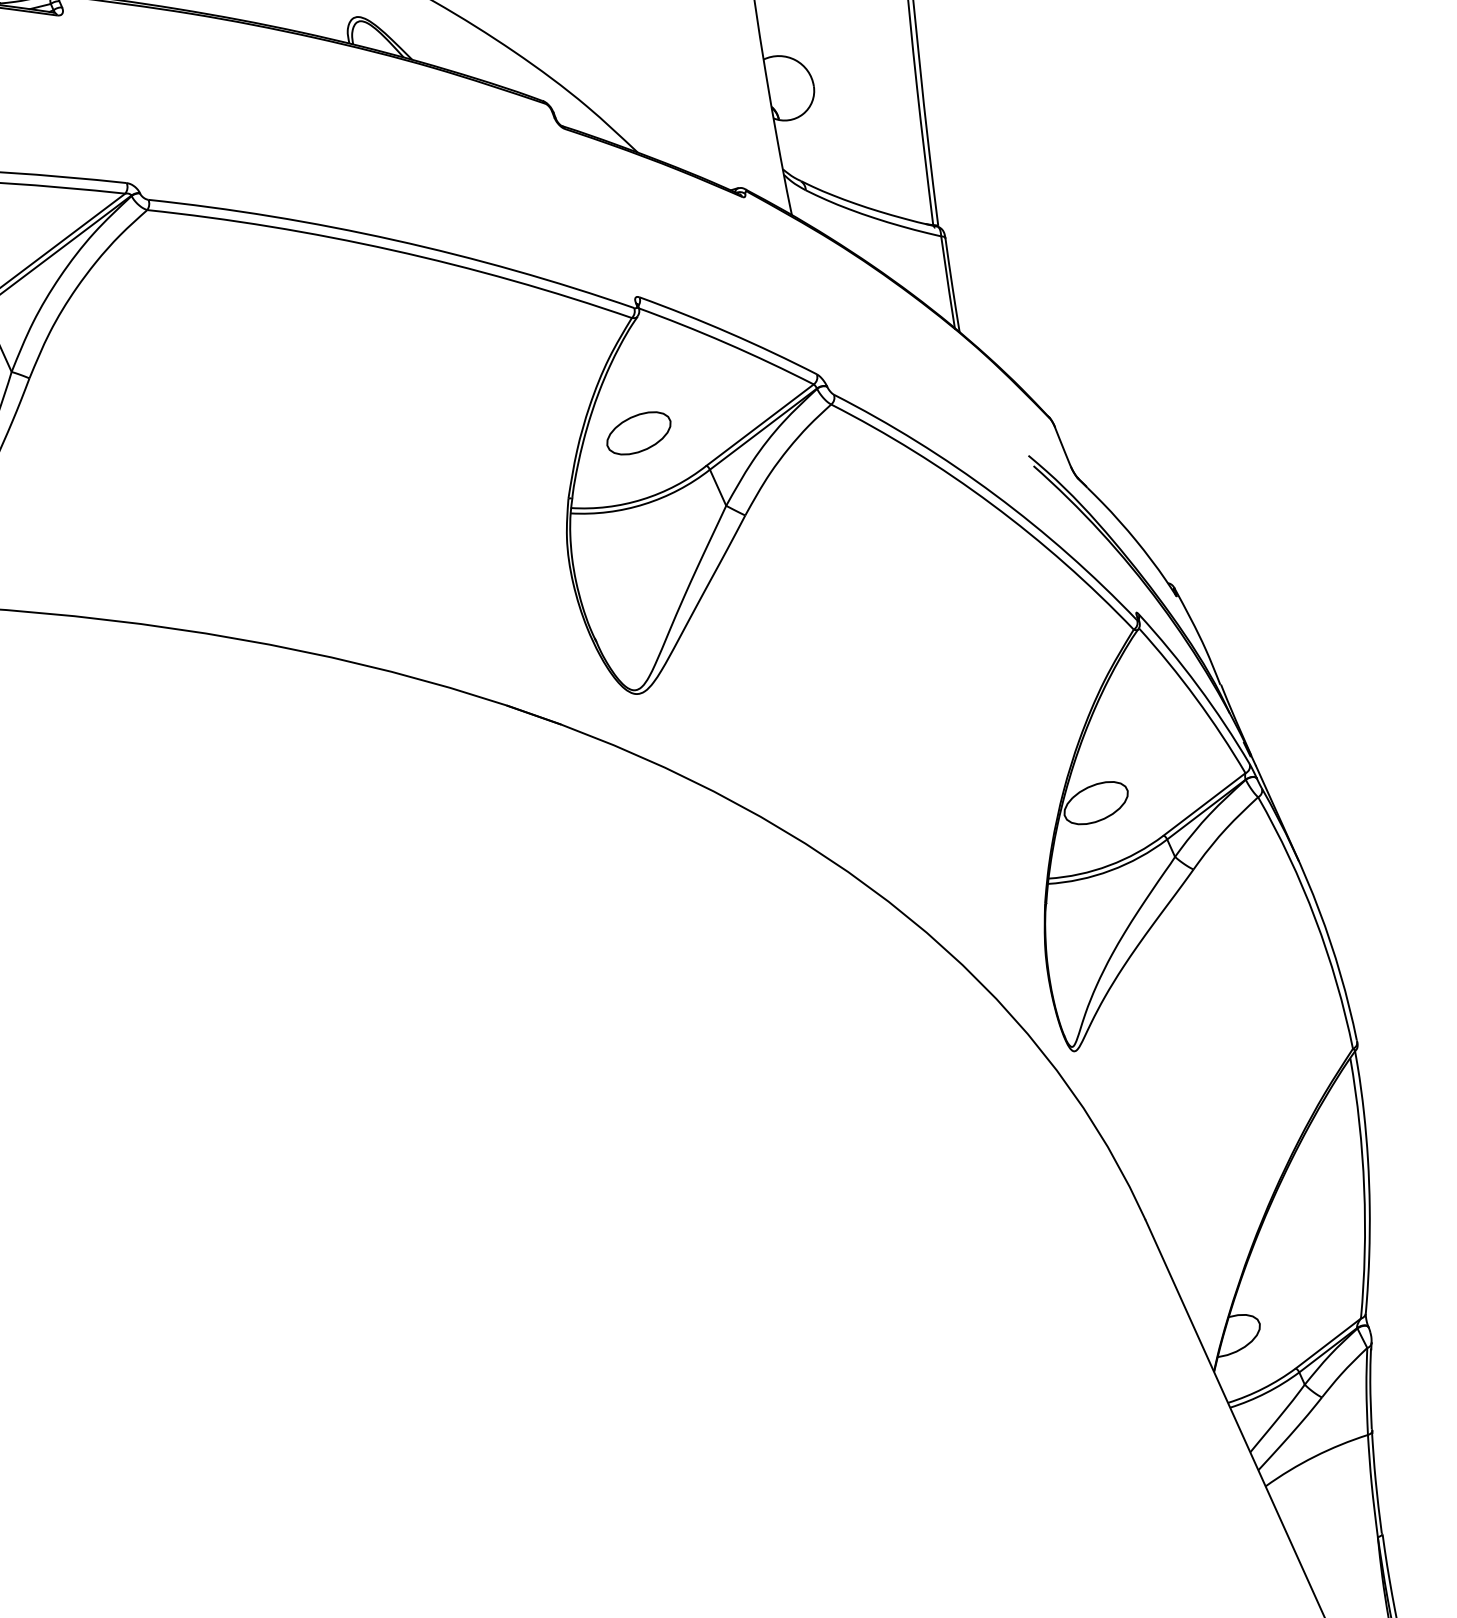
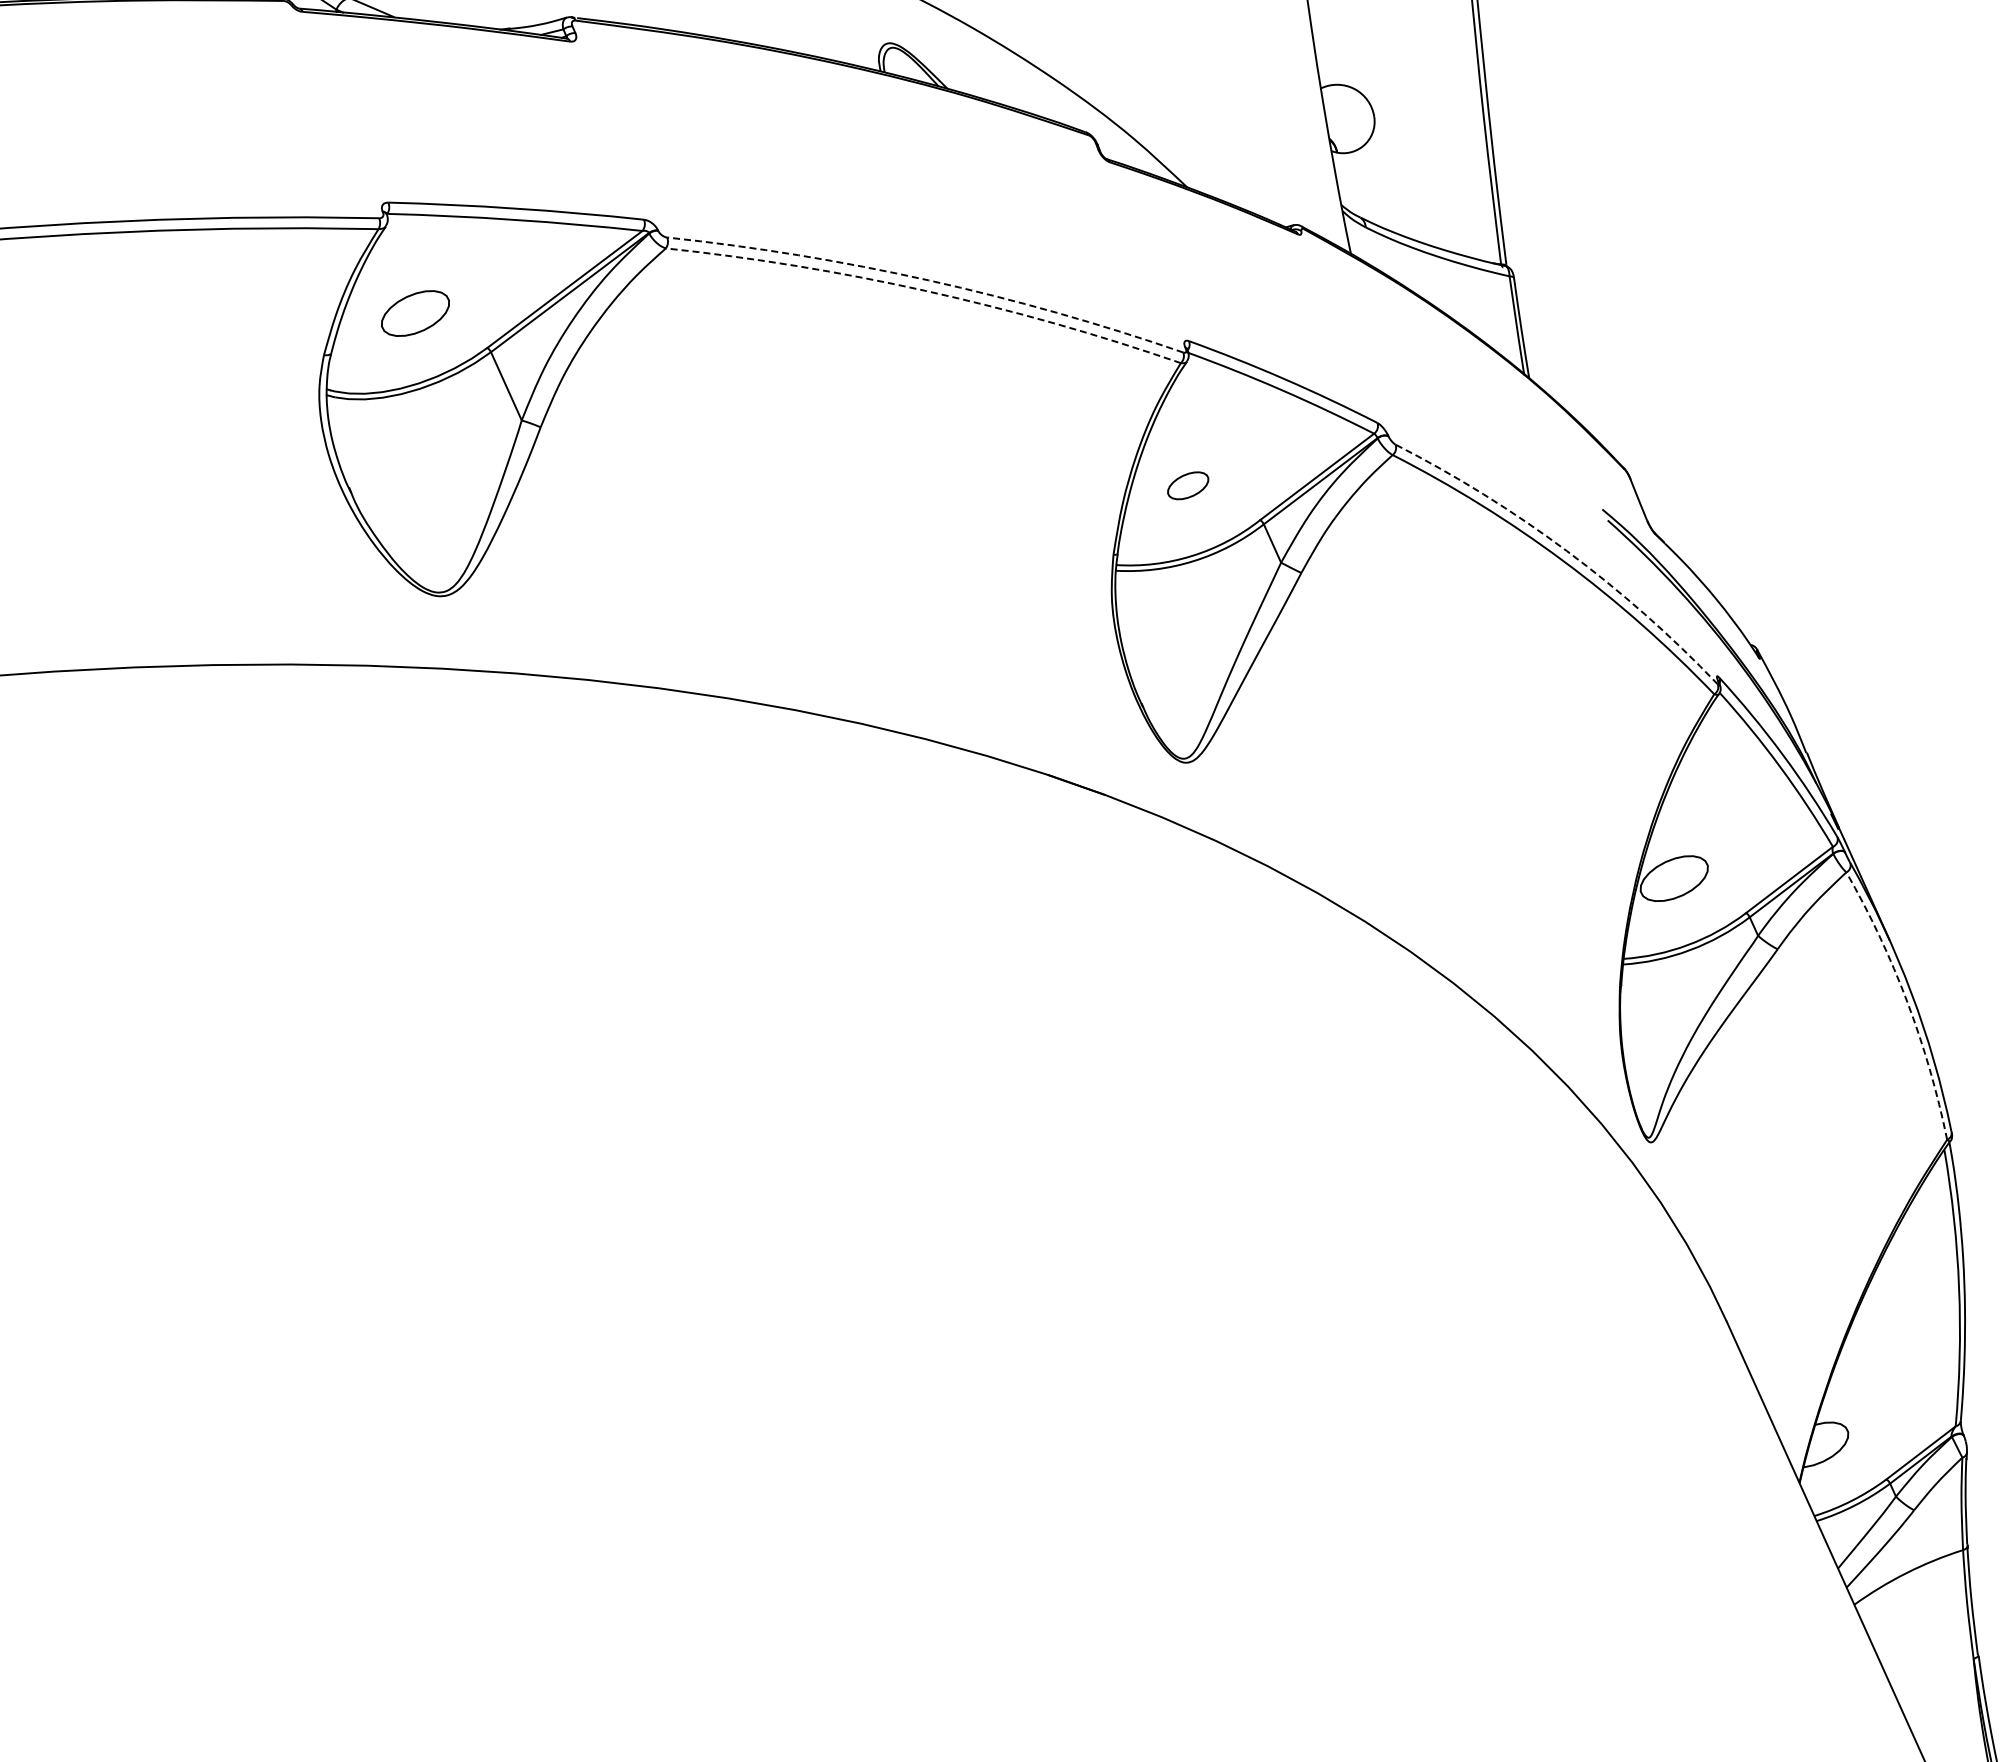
arc: (394, 240) -> (928, 280), solid -> dashed
arc: (392, 250) -> (926, 291), solid -> dashed
part: (638, 433) -> (1187, 485), size x0.6
arc: (994, 494) -> (1566, 550), solid -> dashed
arc: (1315, 919) -> (1907, 1002), solid -> dashed

